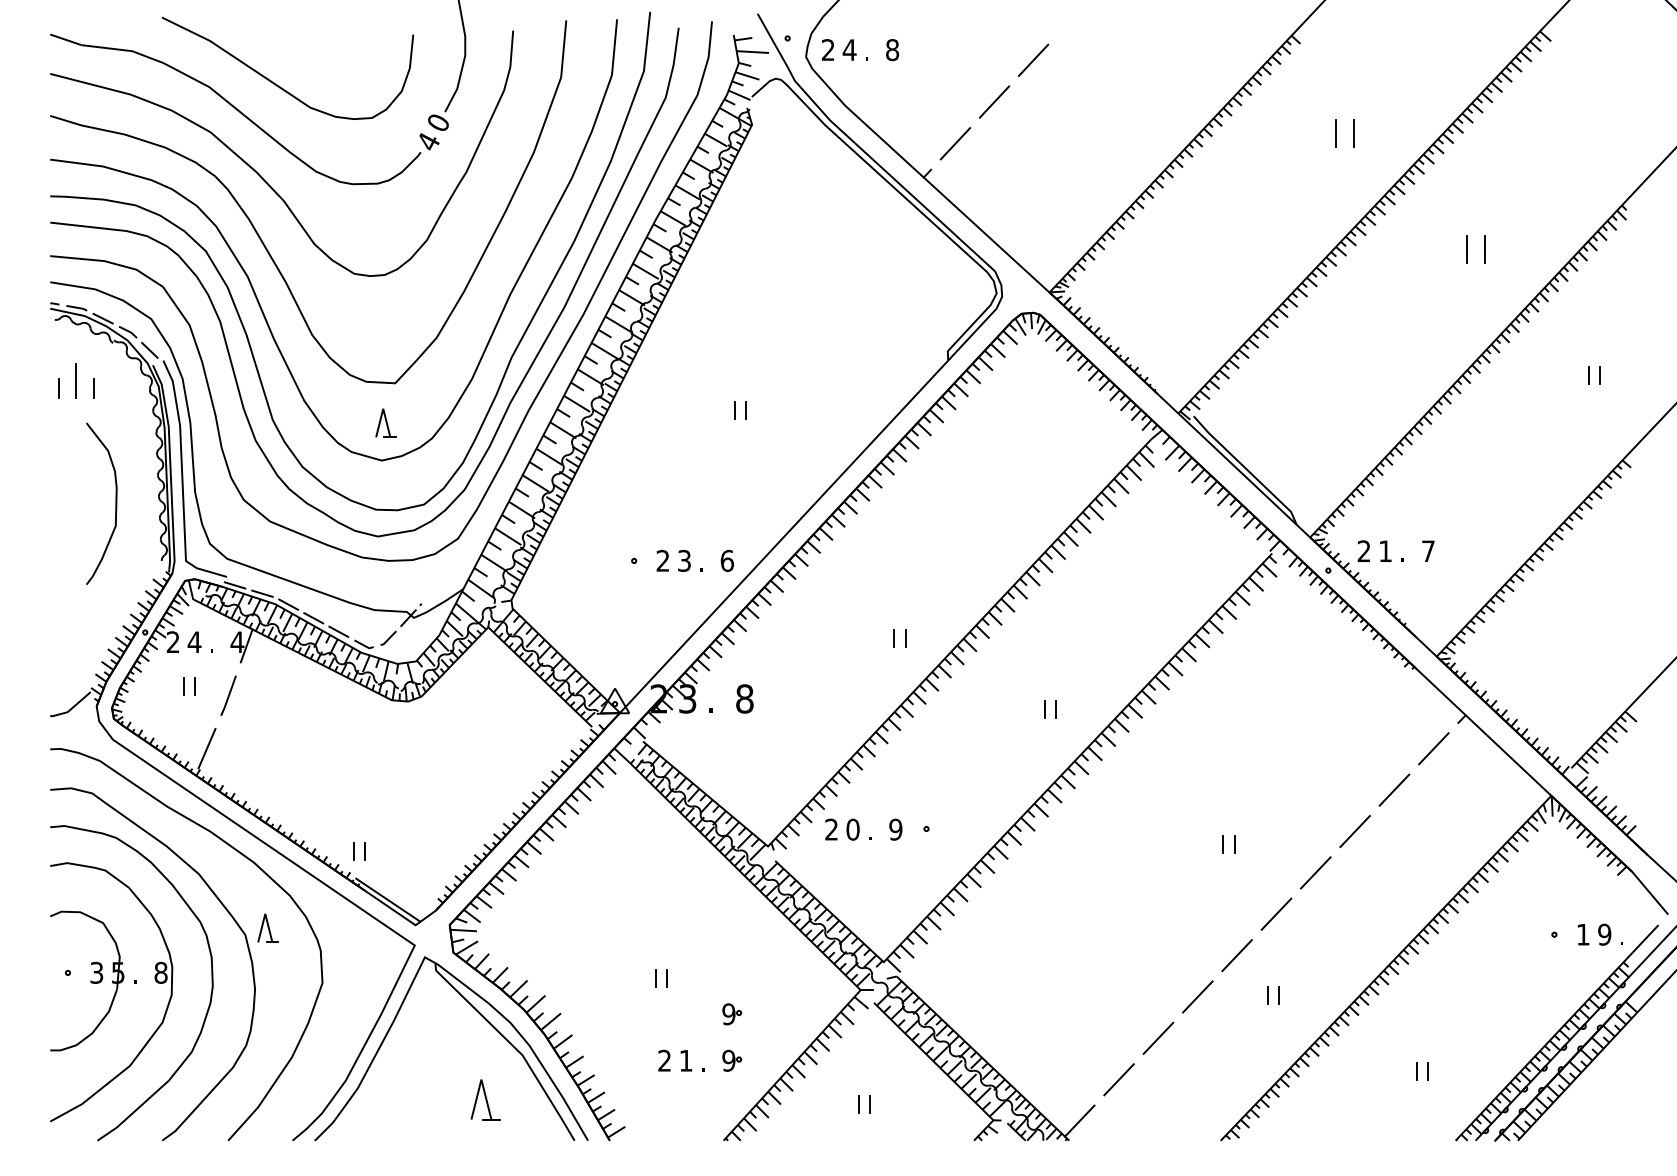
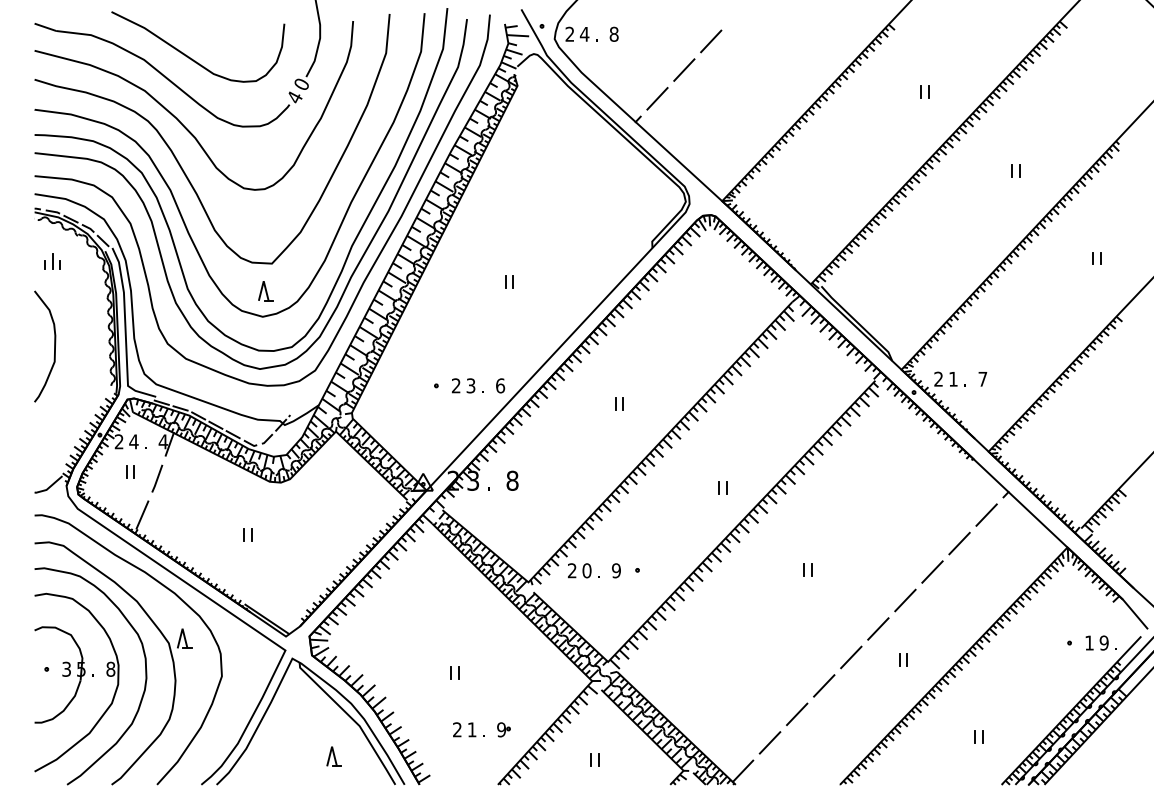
part: (1343, 133) -> (924, 91), size x0.62
part: (1475, 247) -> (1015, 170), size x0.62
part: (76, 380) -> (52, 261), size x0.62
curve: (115, 503) -> (54, 346), moved
part: (900, 637) -> (619, 403), moved
part: (1228, 843) -> (807, 569), moved
part: (358, 851) -> (247, 534), moved
part: (1273, 994) -> (903, 659), moved
part: (731, 1013) -> (503, 697), removed
part: (484, 1099) -> (333, 756), size x0.71

